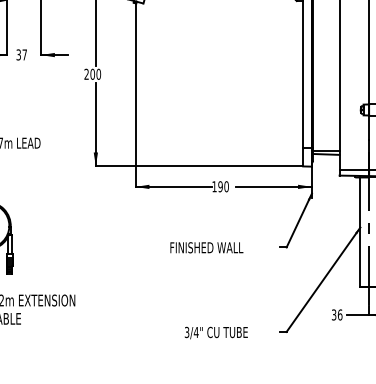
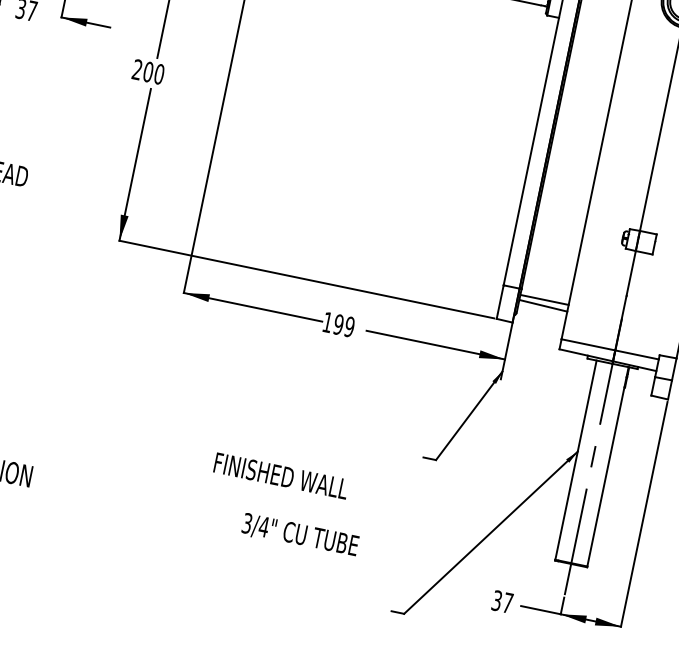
text: (226, 186) -> (349, 326), 190 -> 199
text: (206, 247) -> (280, 475), moved
text: (339, 314) -> (506, 601), 36 -> 37
text: (215, 332) -> (298, 534), moved

